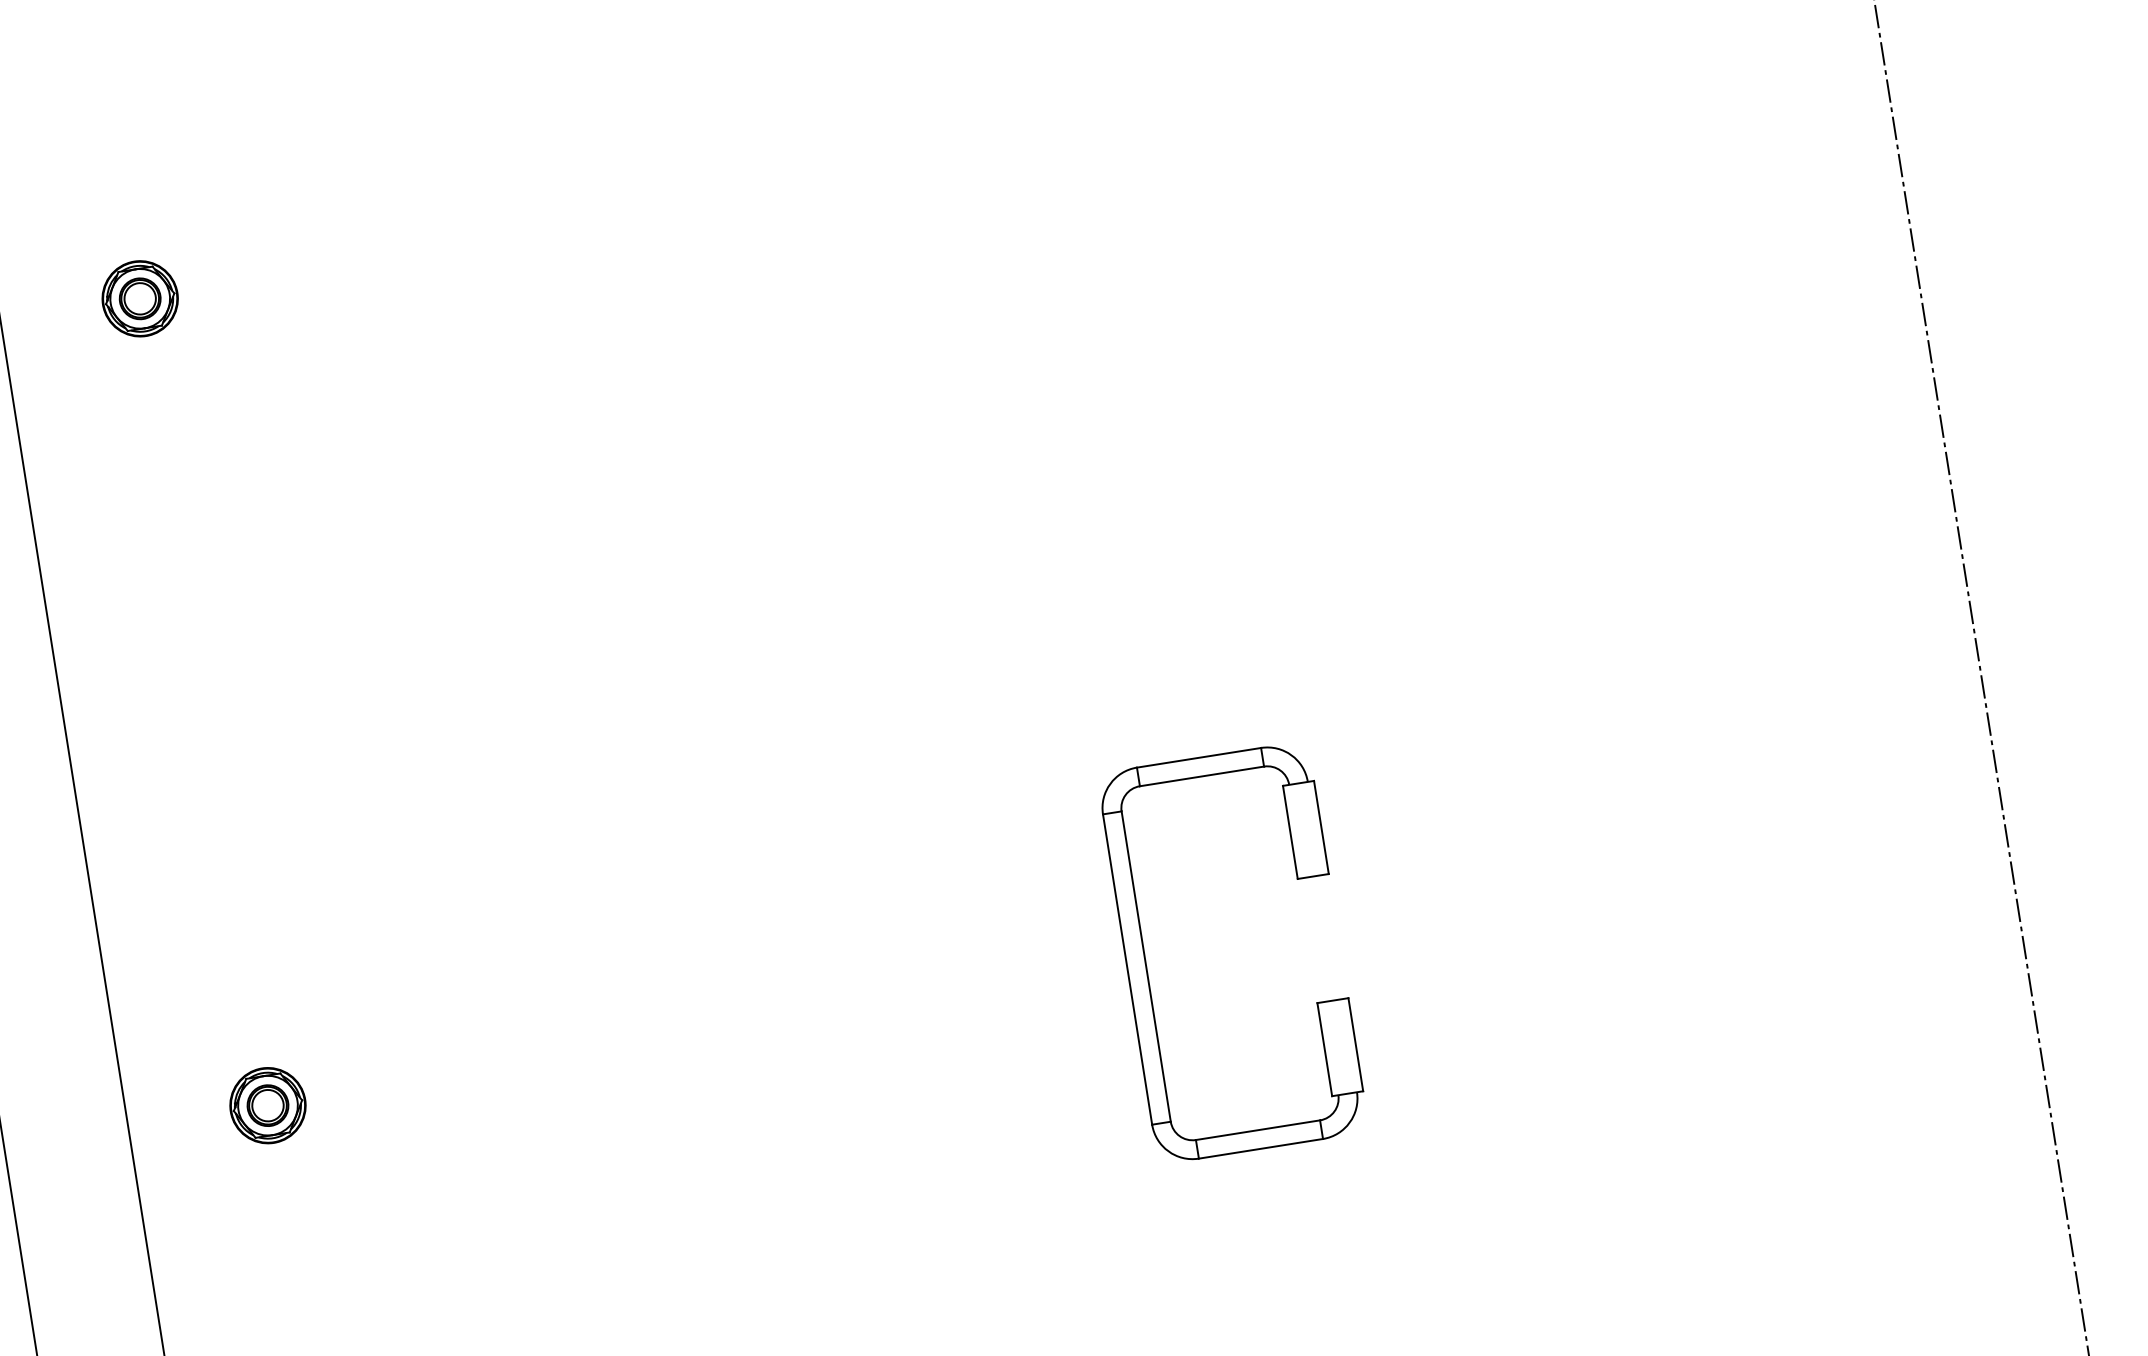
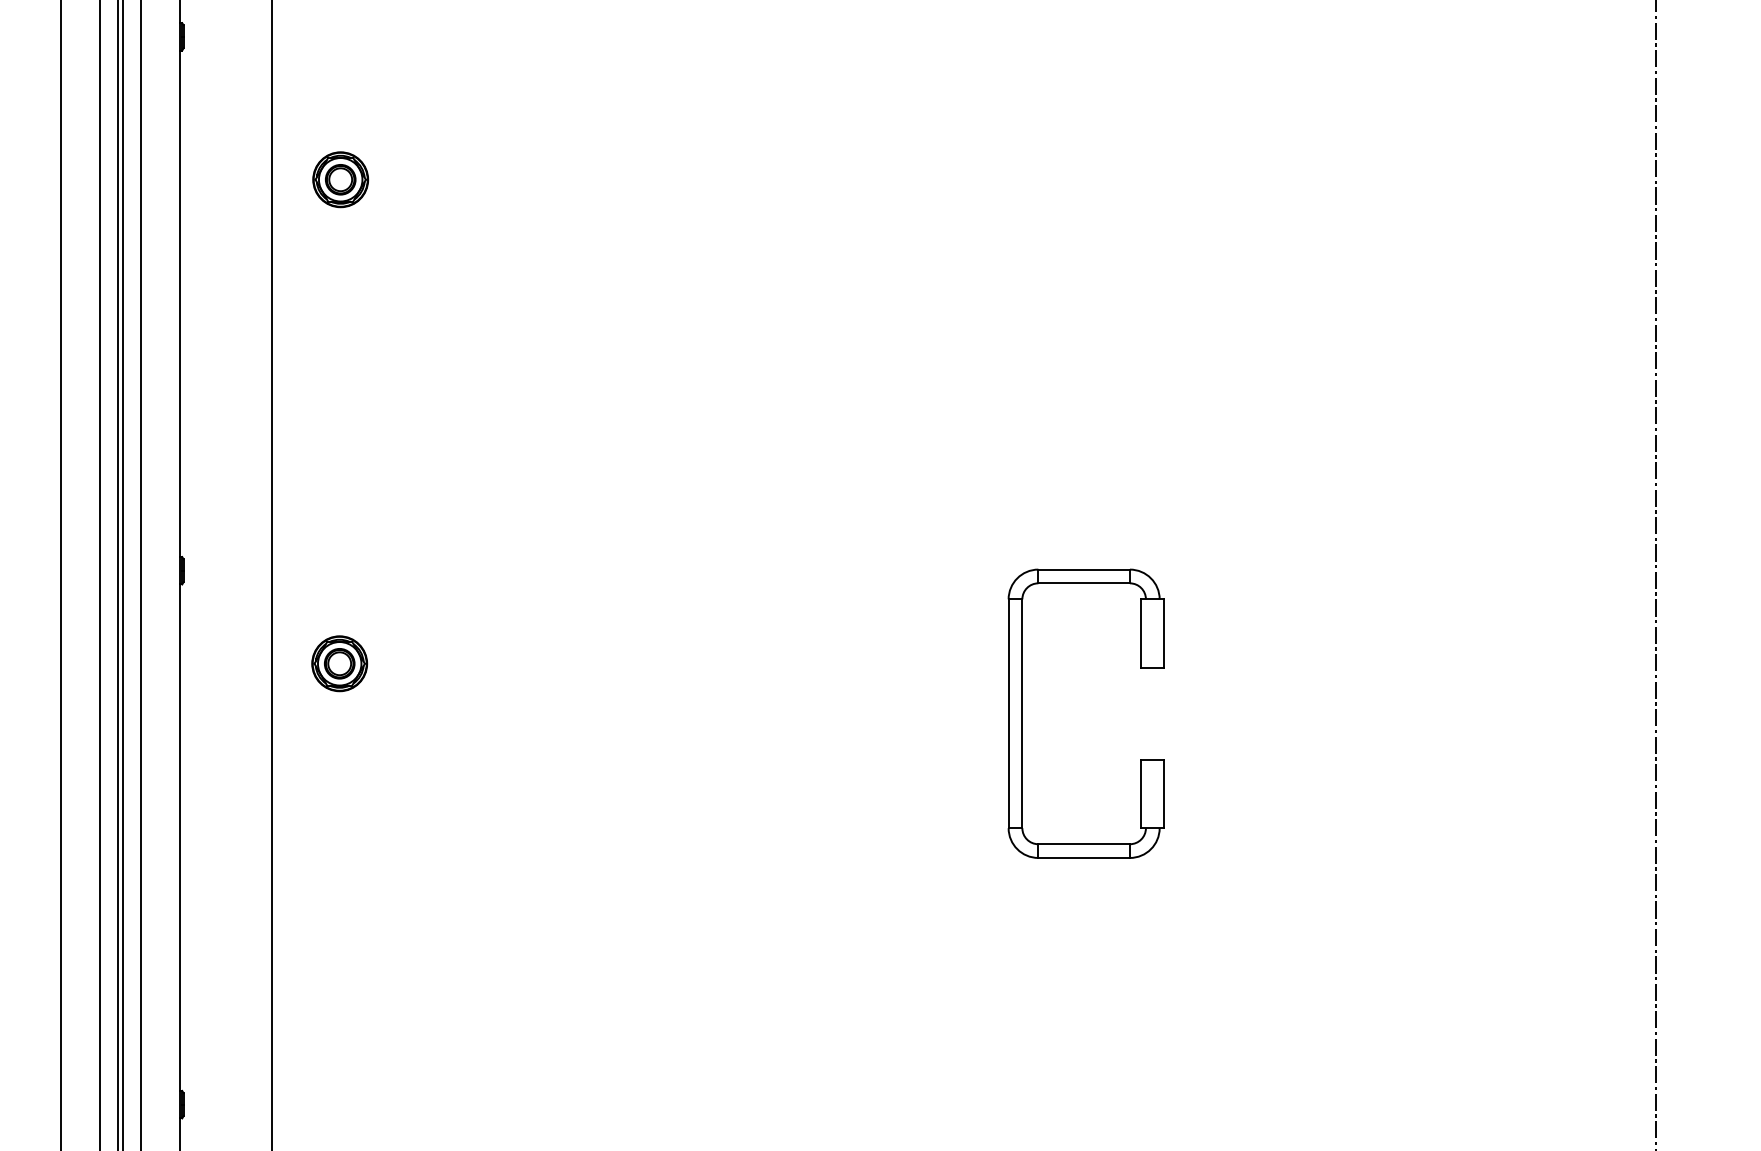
part: (139, 298) -> (340, 179), moved
part: (267, 1105) -> (339, 663), moved

